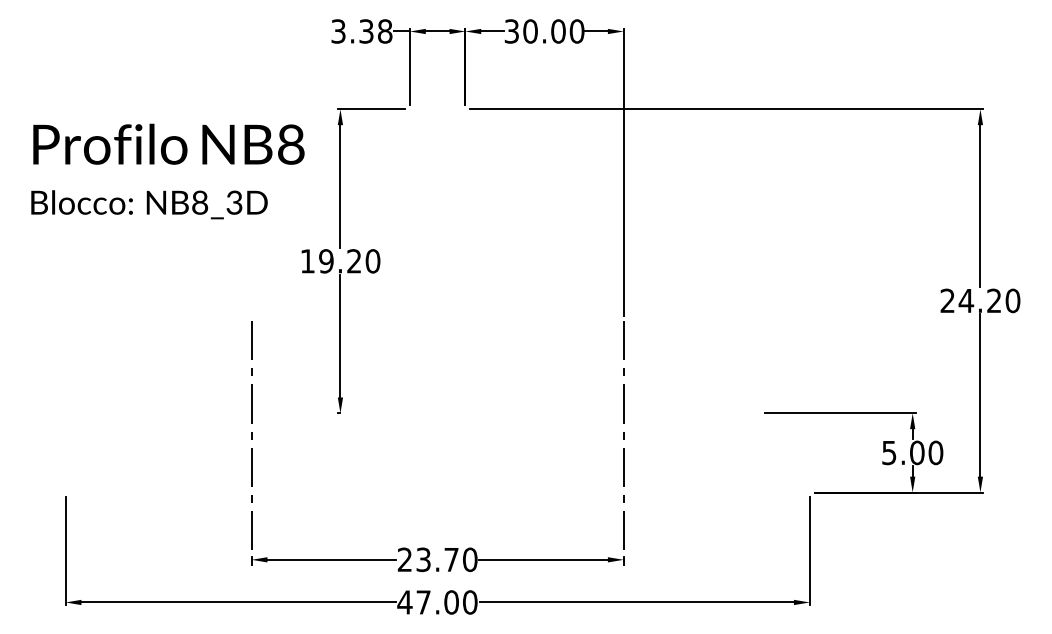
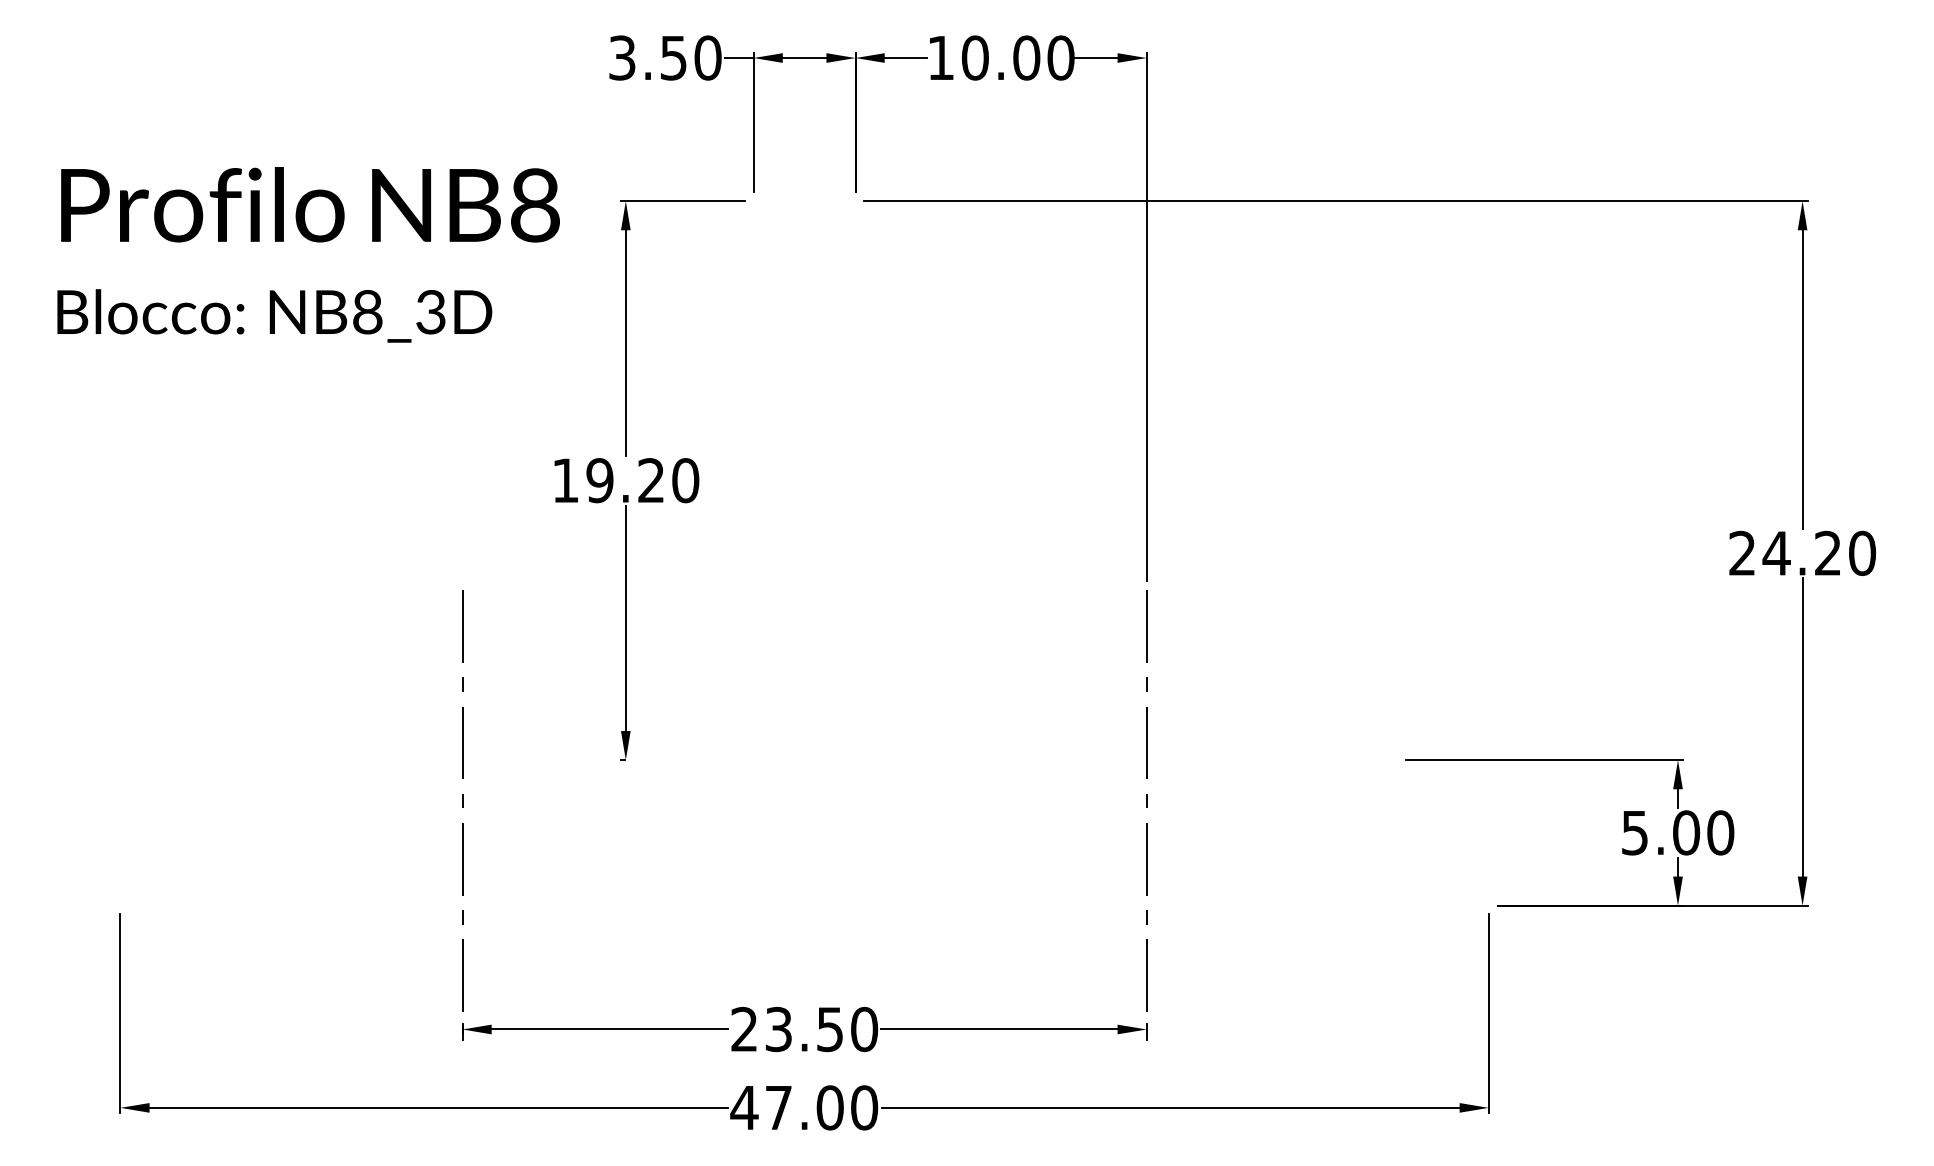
text: (376, 31) -> (692, 58), 3.38 -> 3.50
text: (511, 31) -> (940, 58), 30.00 -> 10.00
text: (167, 171) -> (307, 254), moved
text: (451, 560) -> (830, 1030), 23.70 -> 23.50

